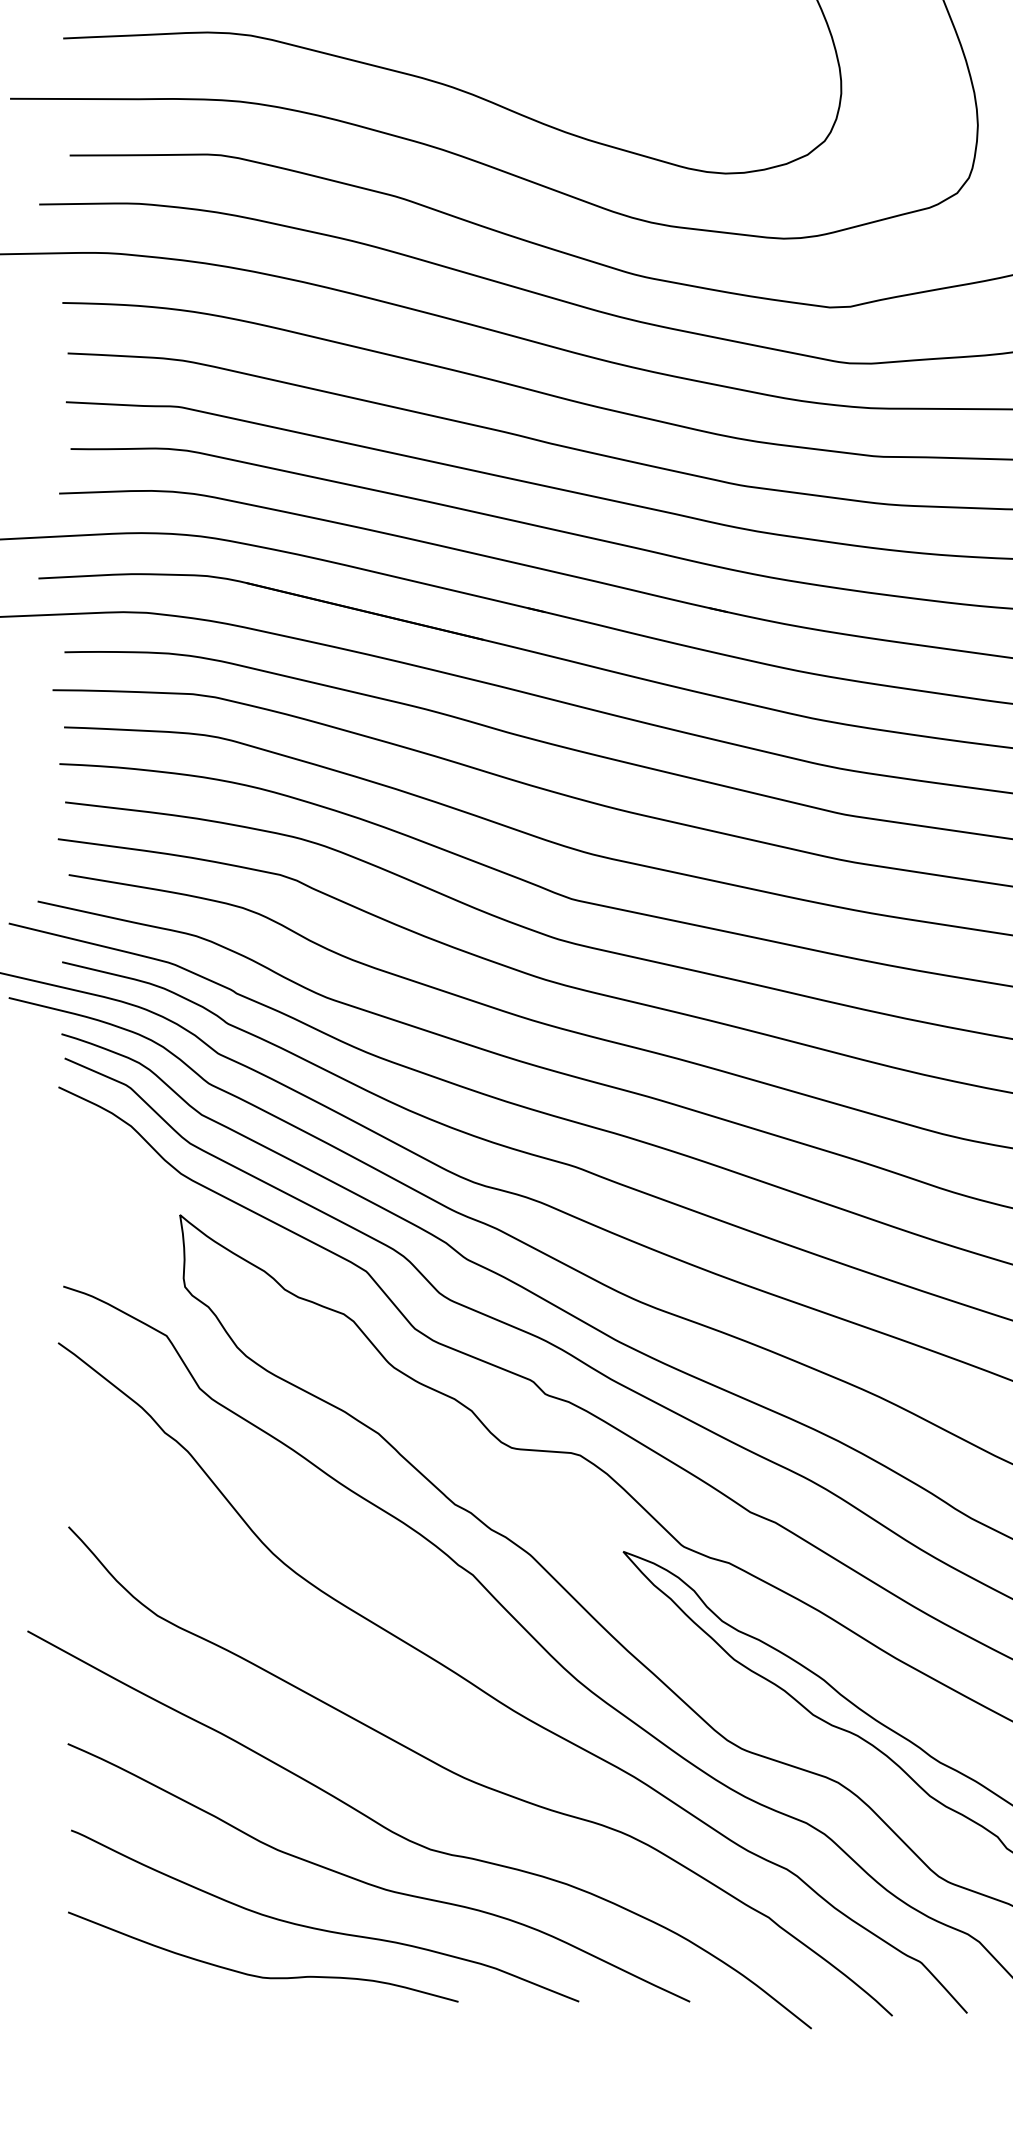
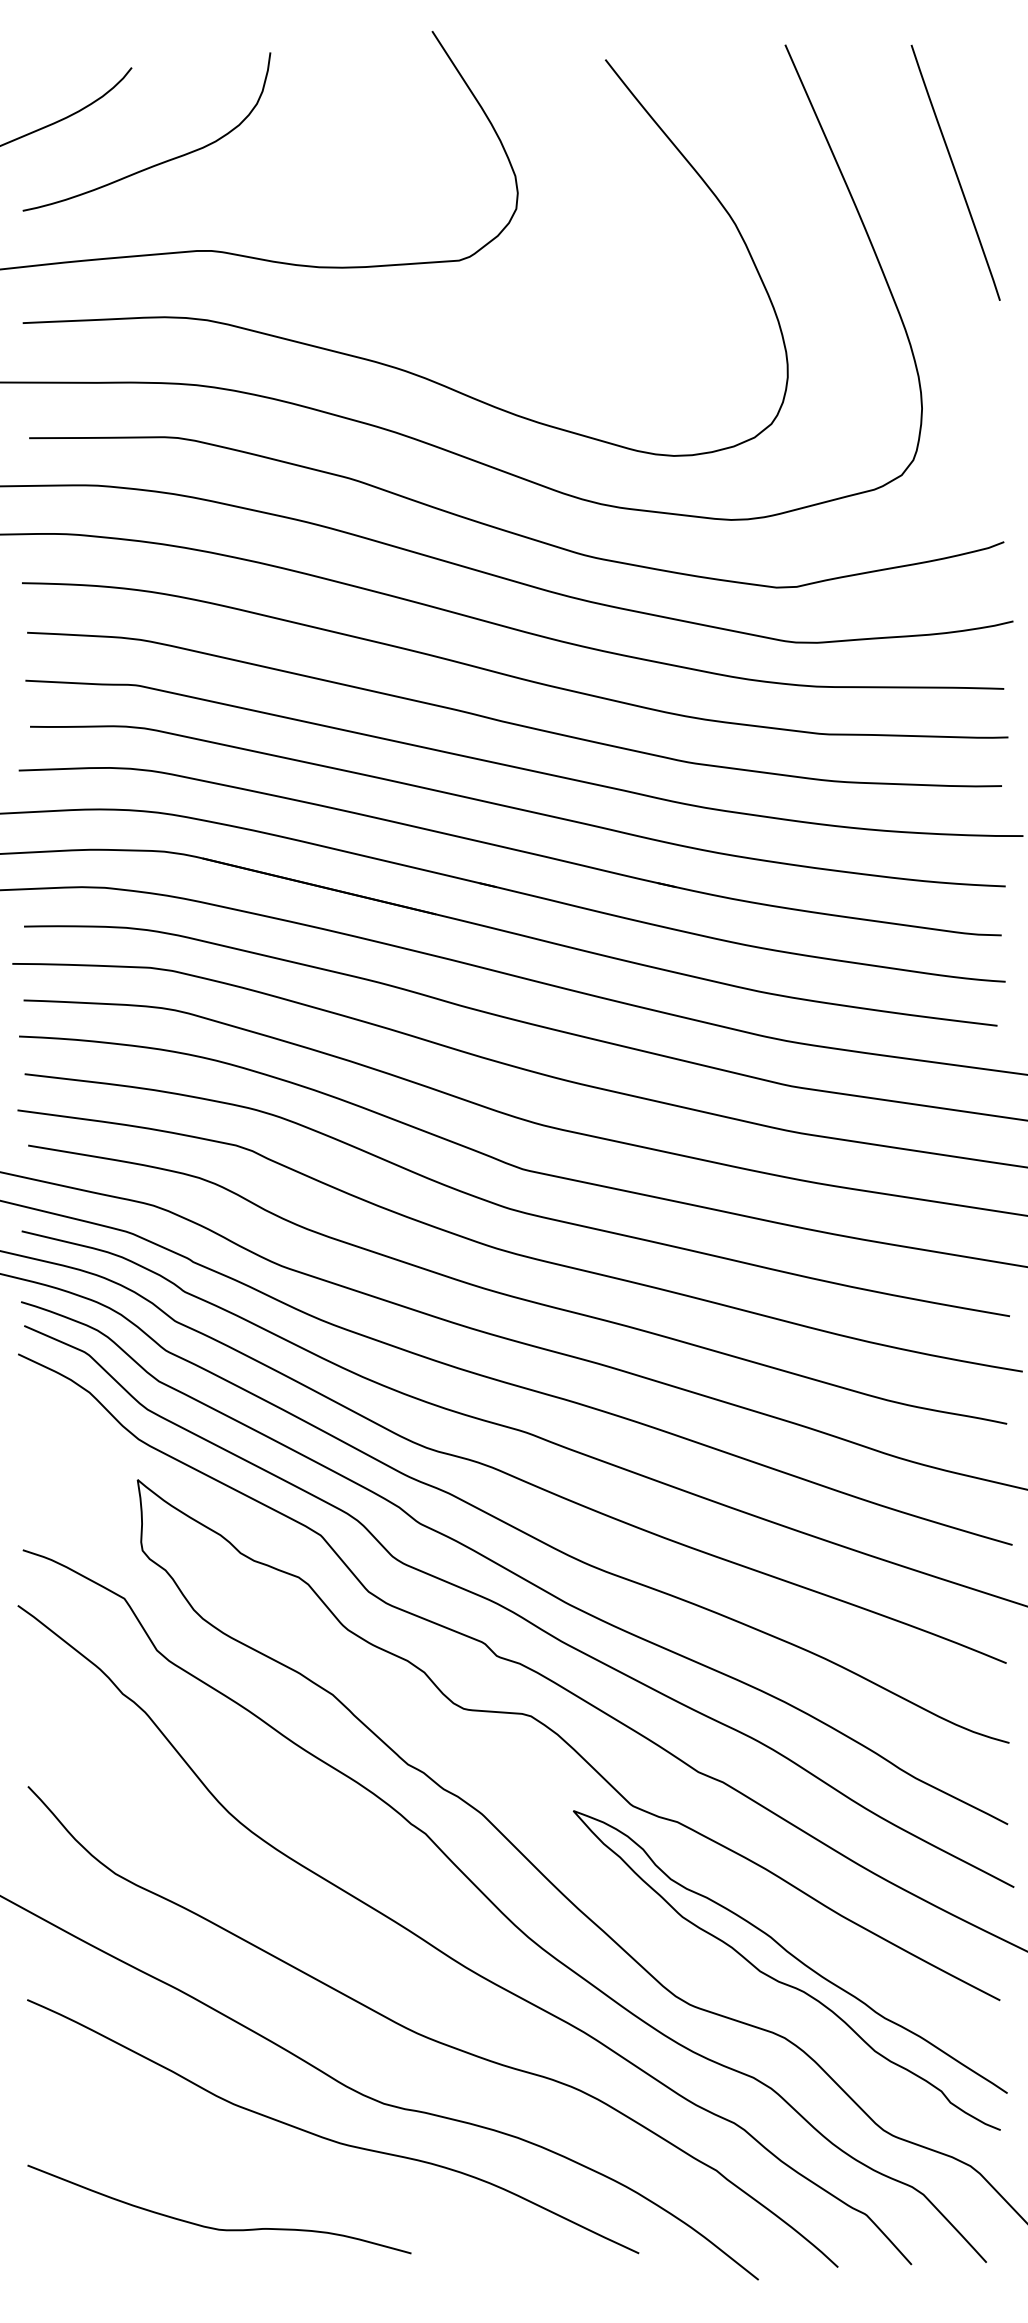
curve: (321, 1928) -> (276, 2181), removed

